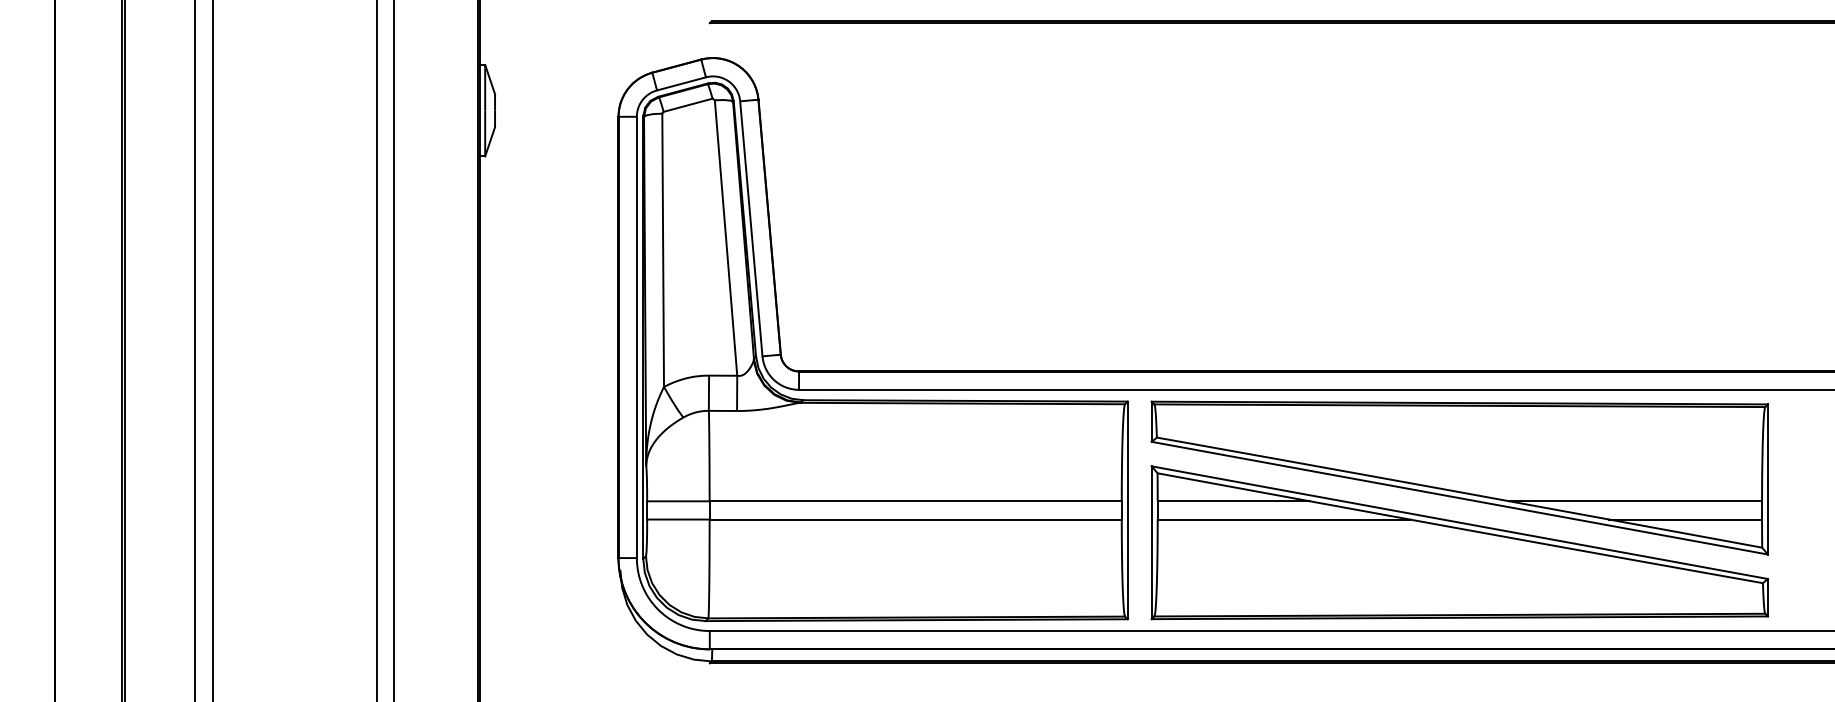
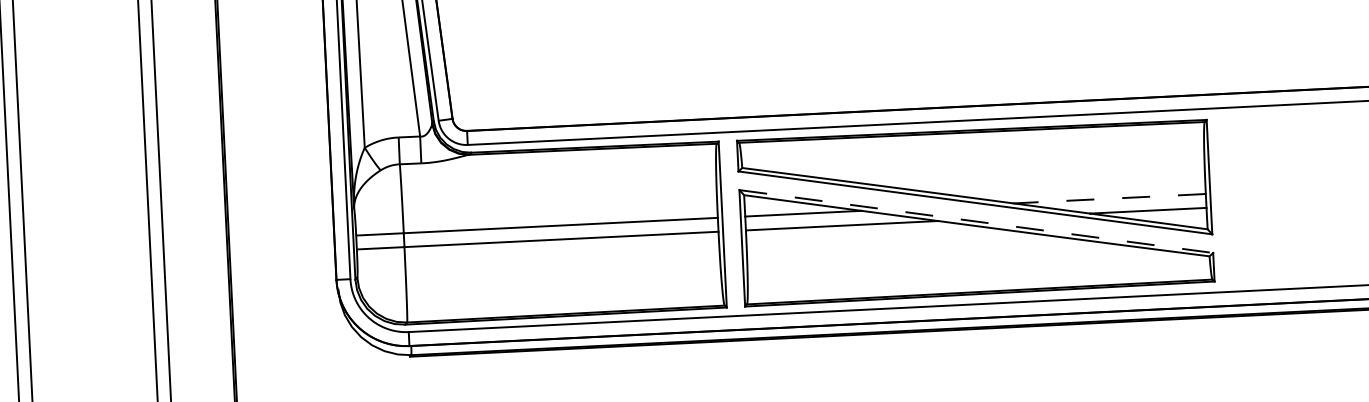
line: (1635, 501) -> (1109, 198), solid -> dashed
line: (1460, 522) -> (976, 221), solid -> dashed

